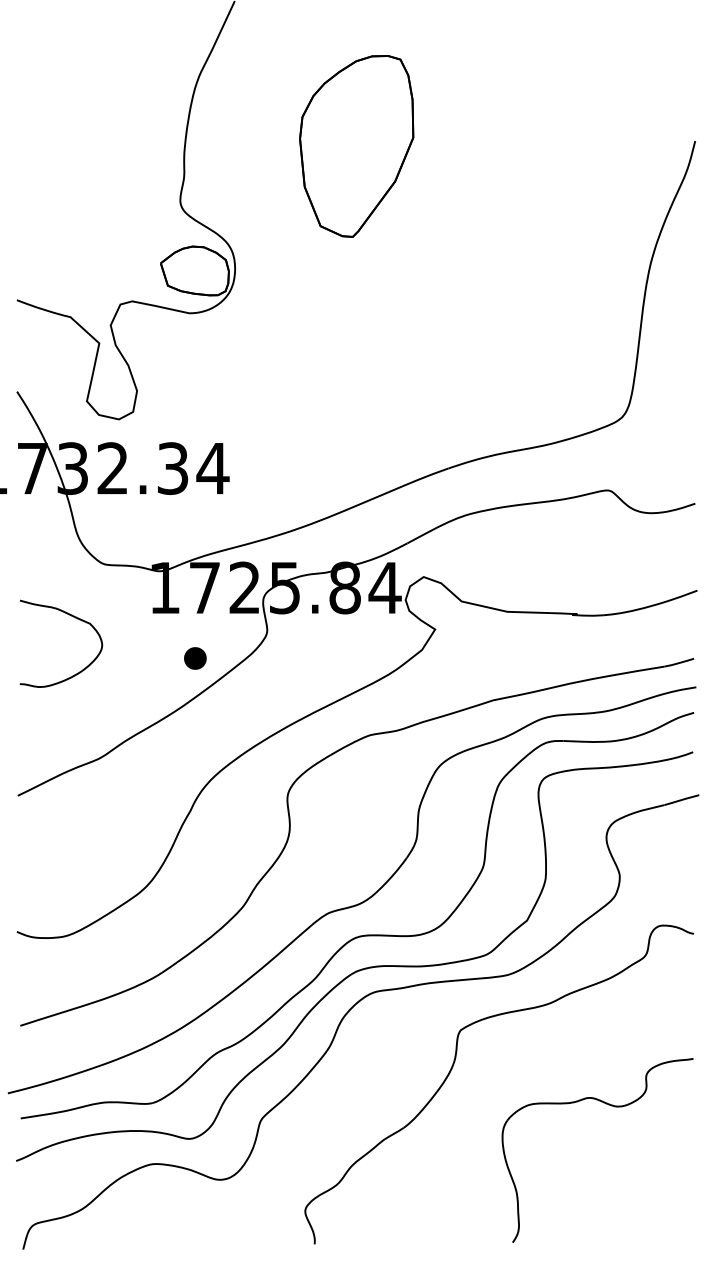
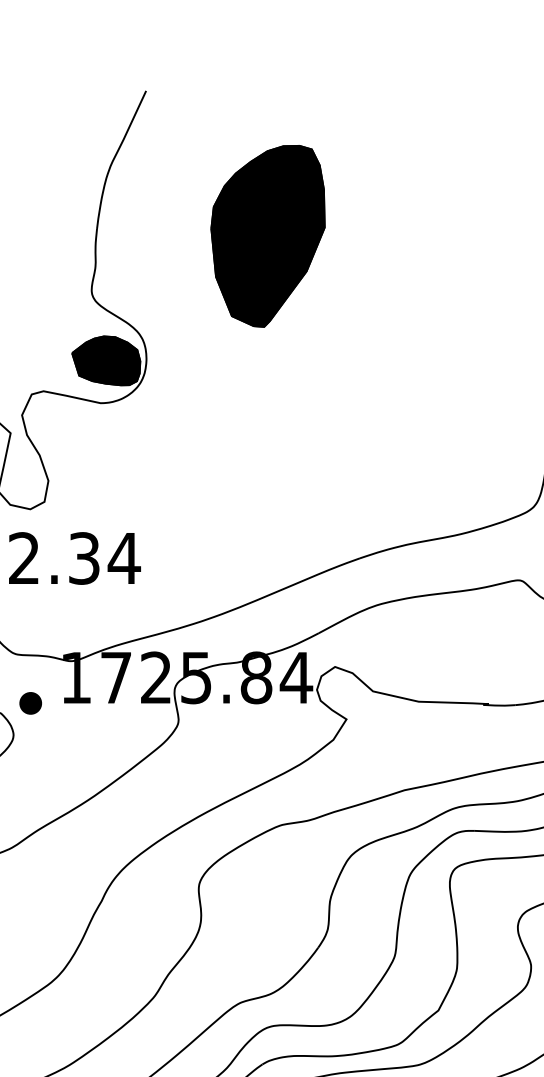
fill: (356, 146) -> (267, 236), added
fill: (194, 270) -> (105, 360), added
part: (195, 658) -> (30, 703), moved

